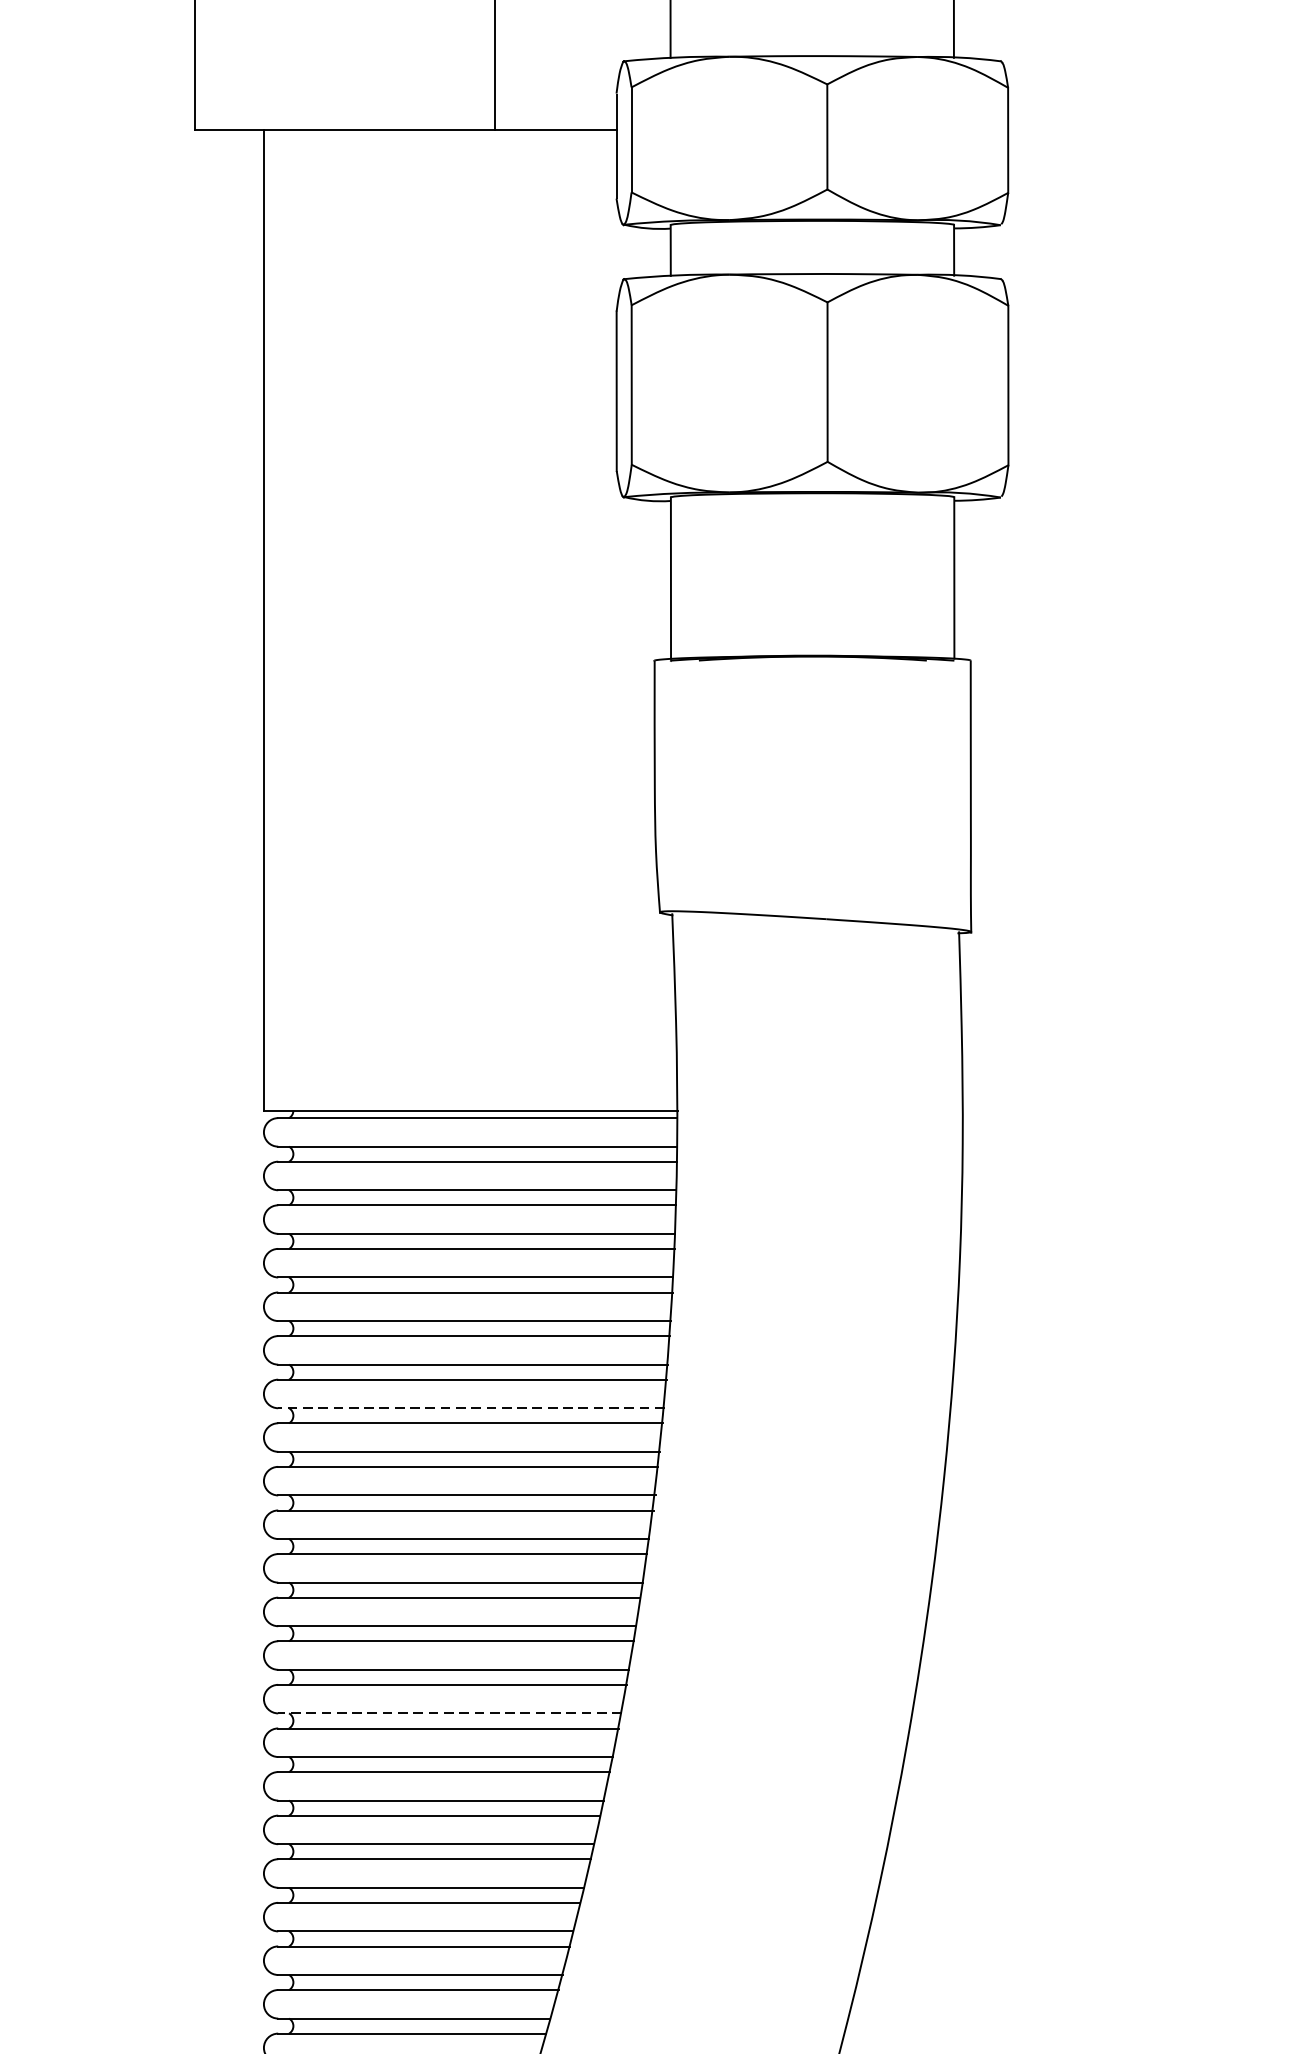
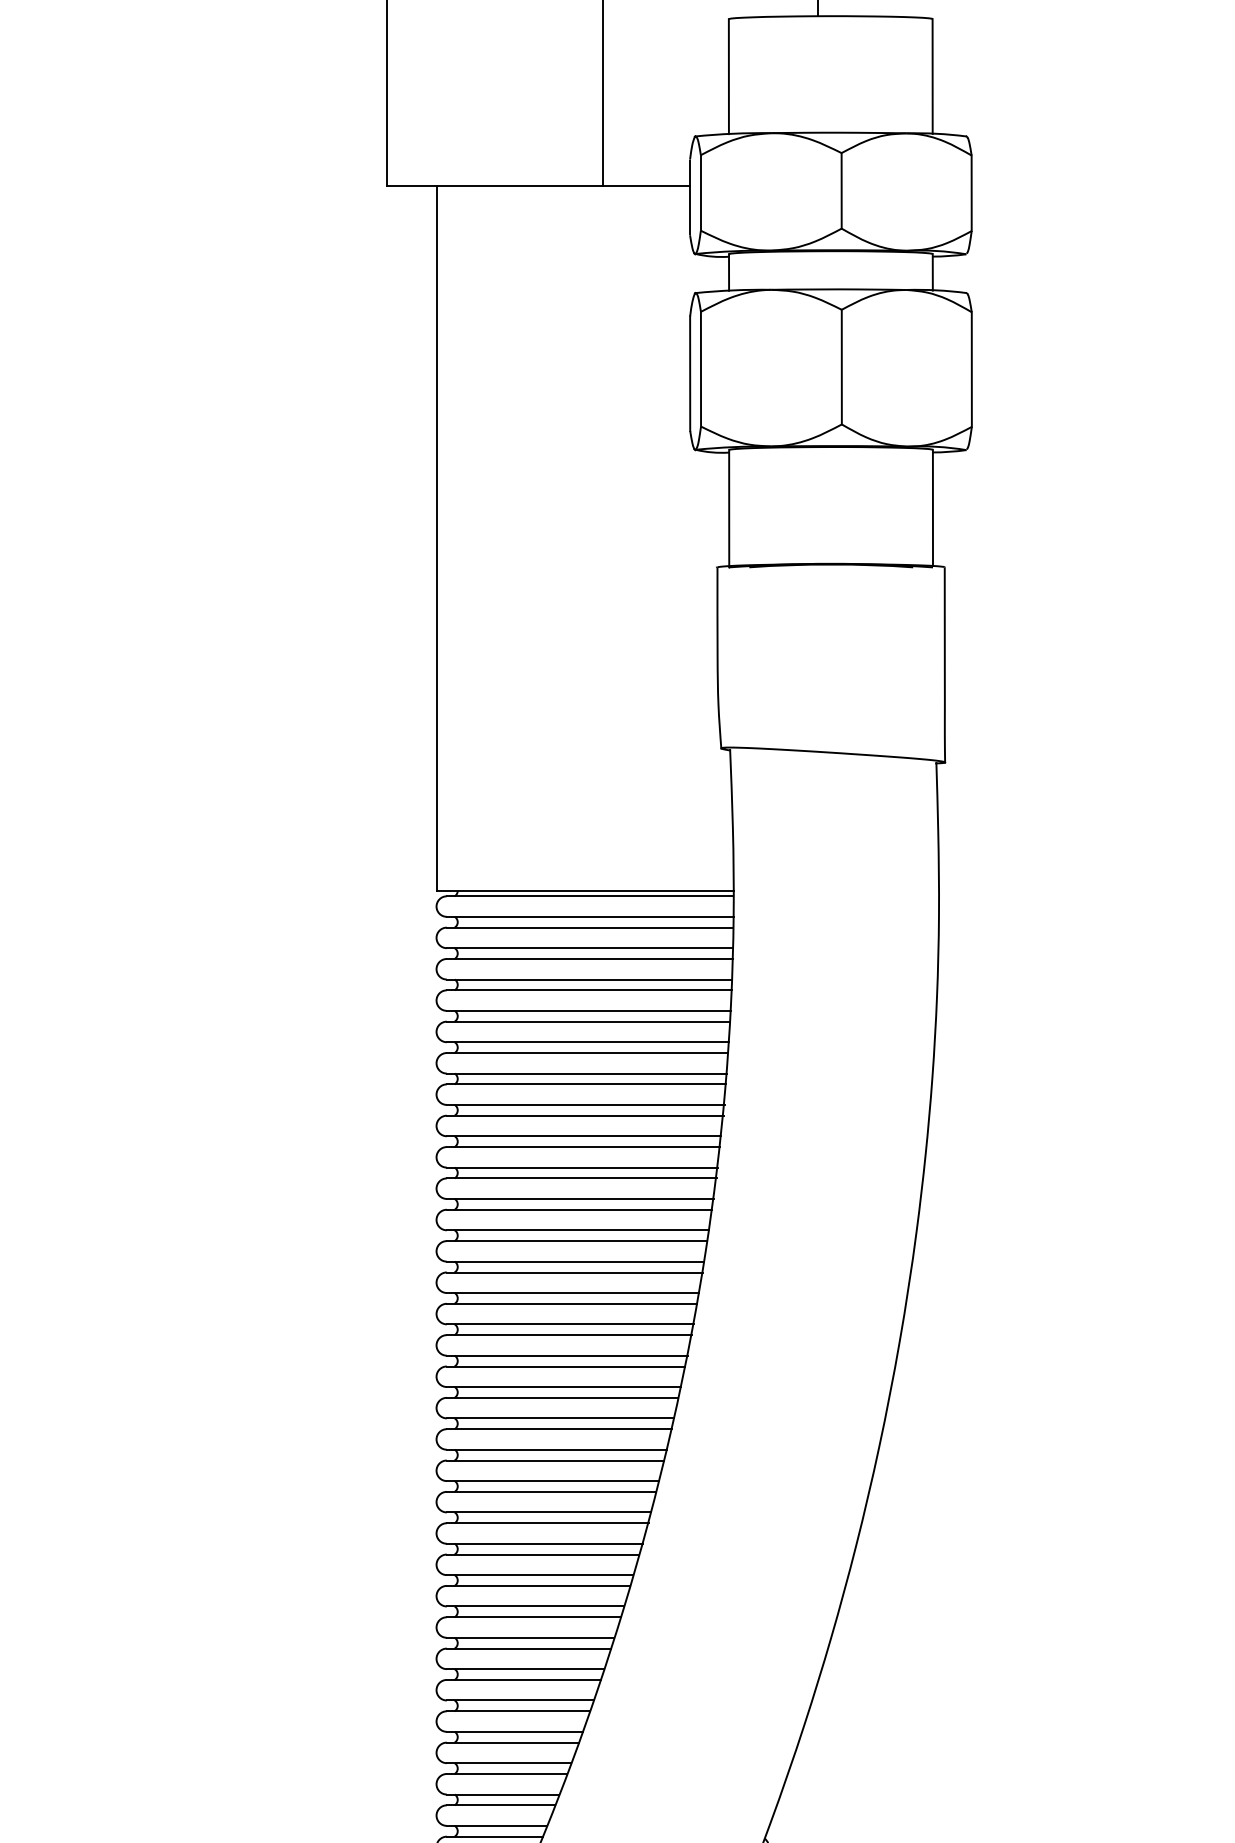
line: (471, 1407) -> (585, 1104), dashed -> solid
line: (450, 1713) -> (570, 1324), dashed -> solid

